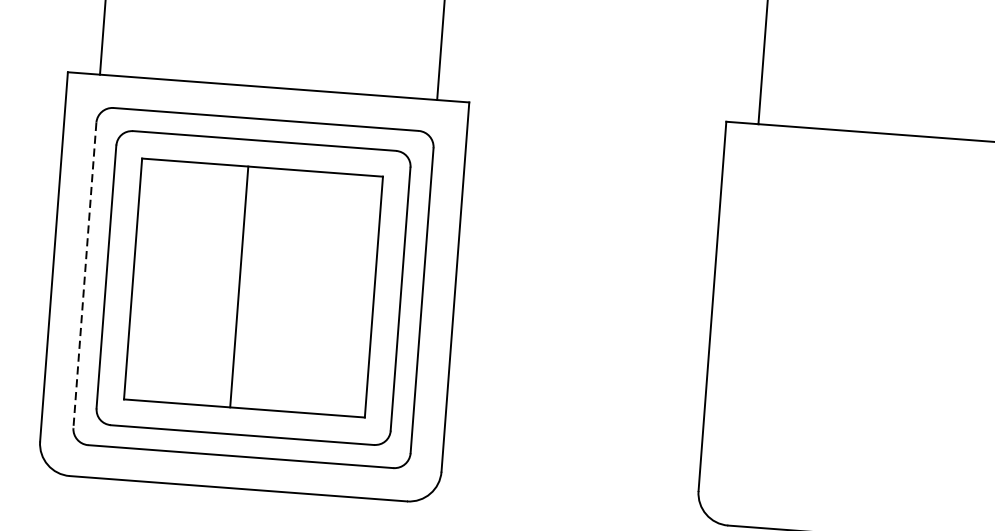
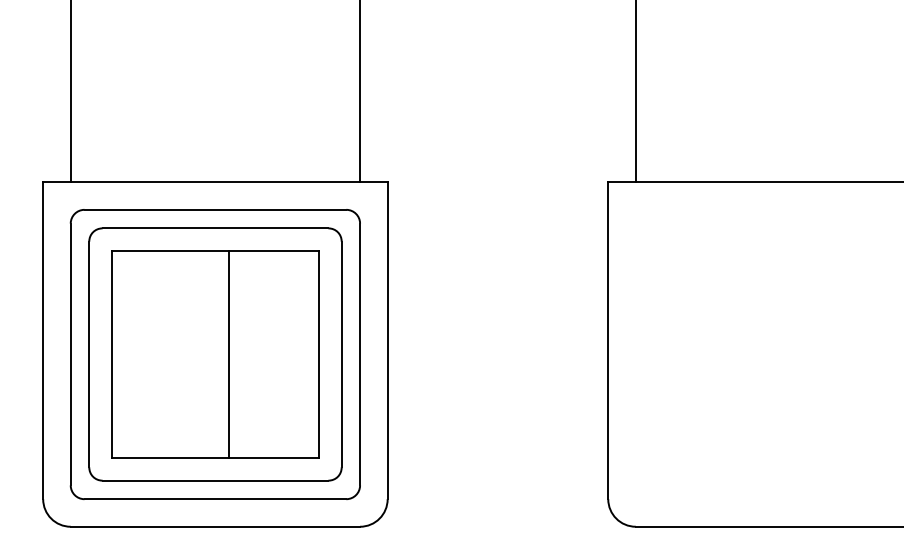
line: (84, 275) -> (70, 354), dashed -> solid
line: (239, 286) -> (229, 354), moved

